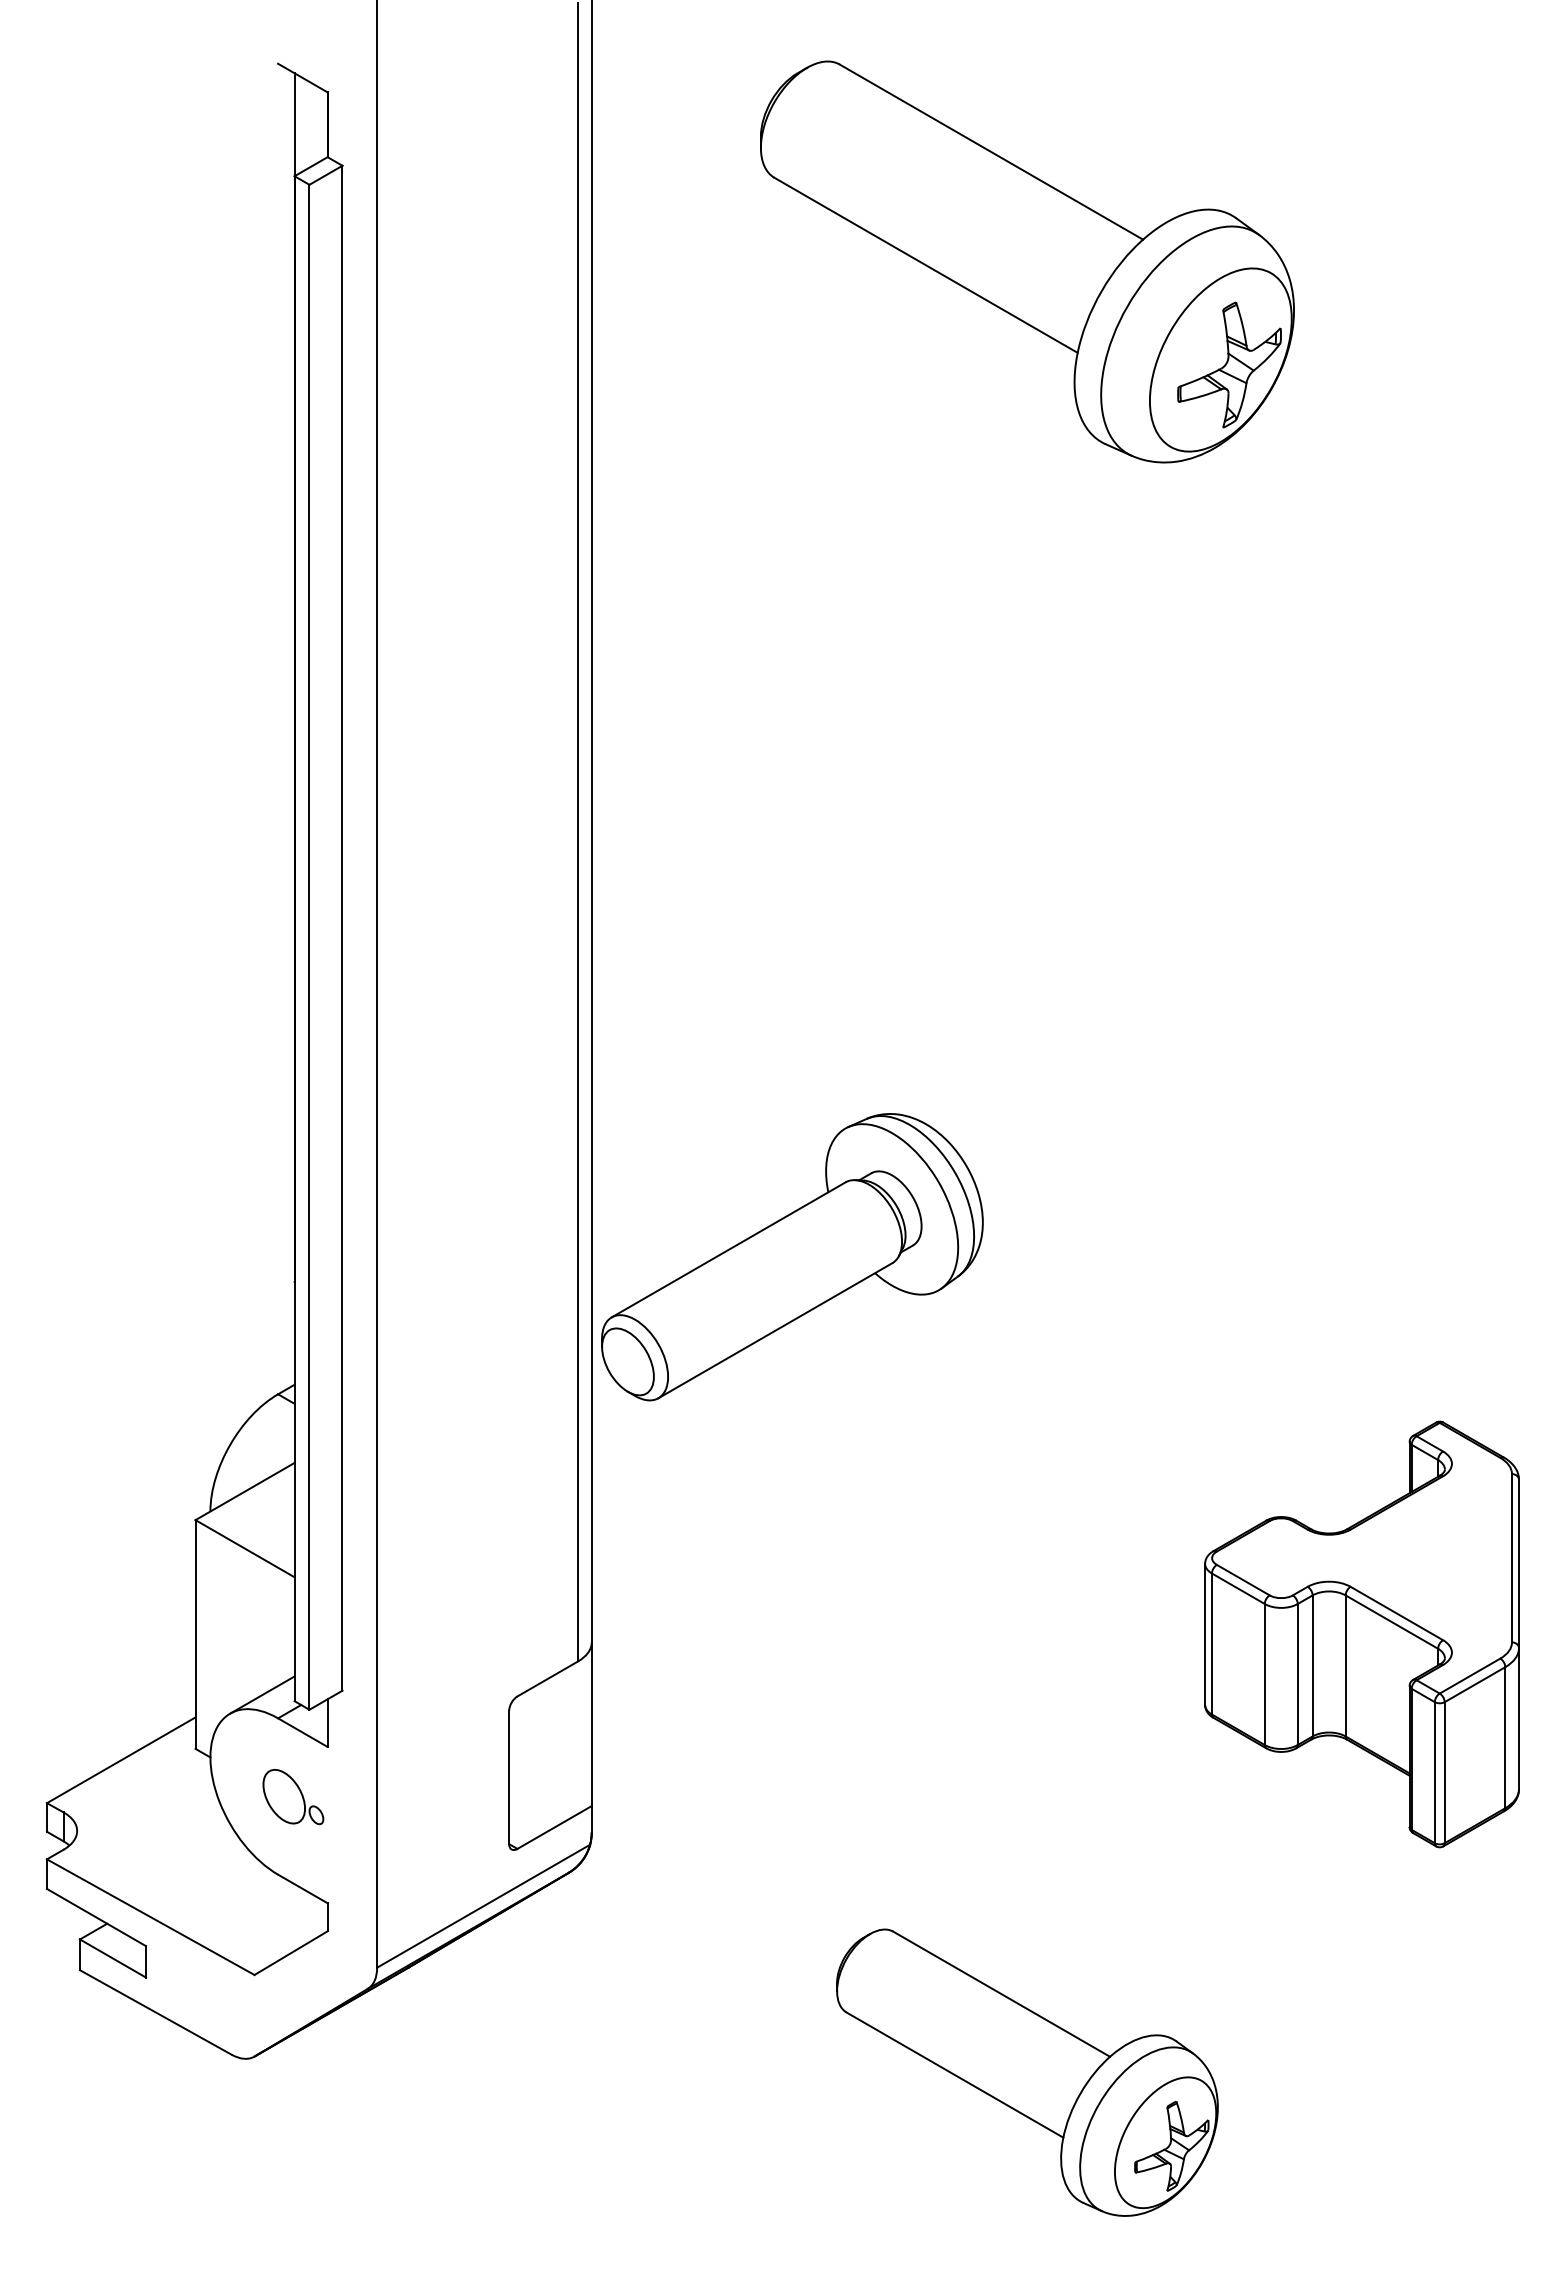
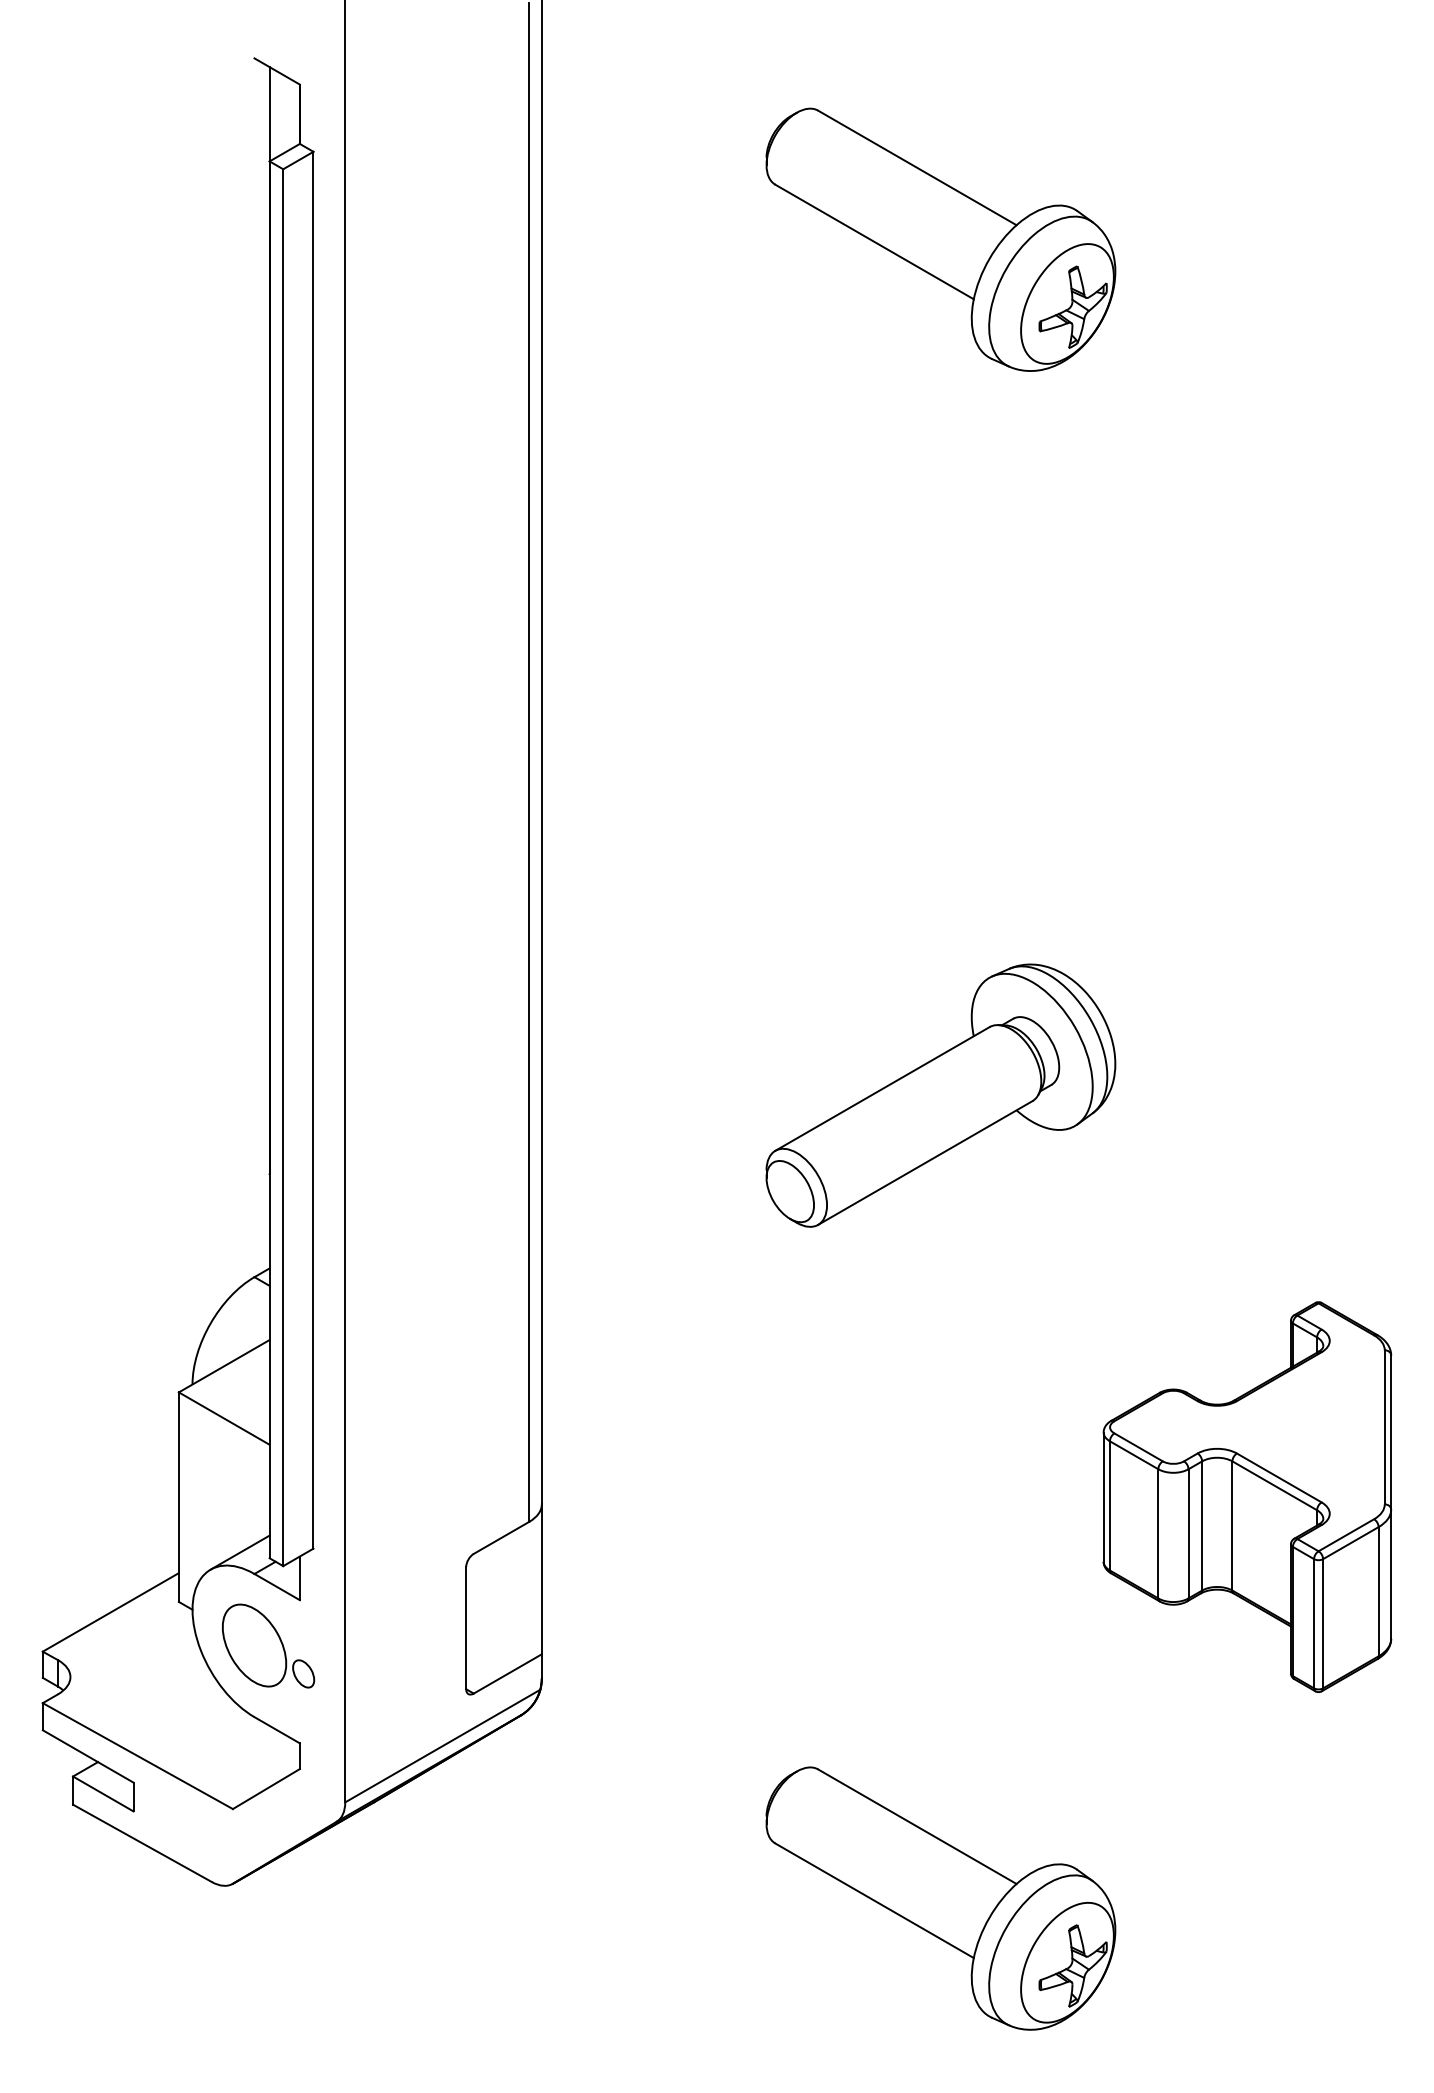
part: (1027, 261) -> (940, 239), size x0.71
part: (792, 1257) -> (940, 1095), moved
part: (293, 1796) -> (268, 1645), size x1.67

